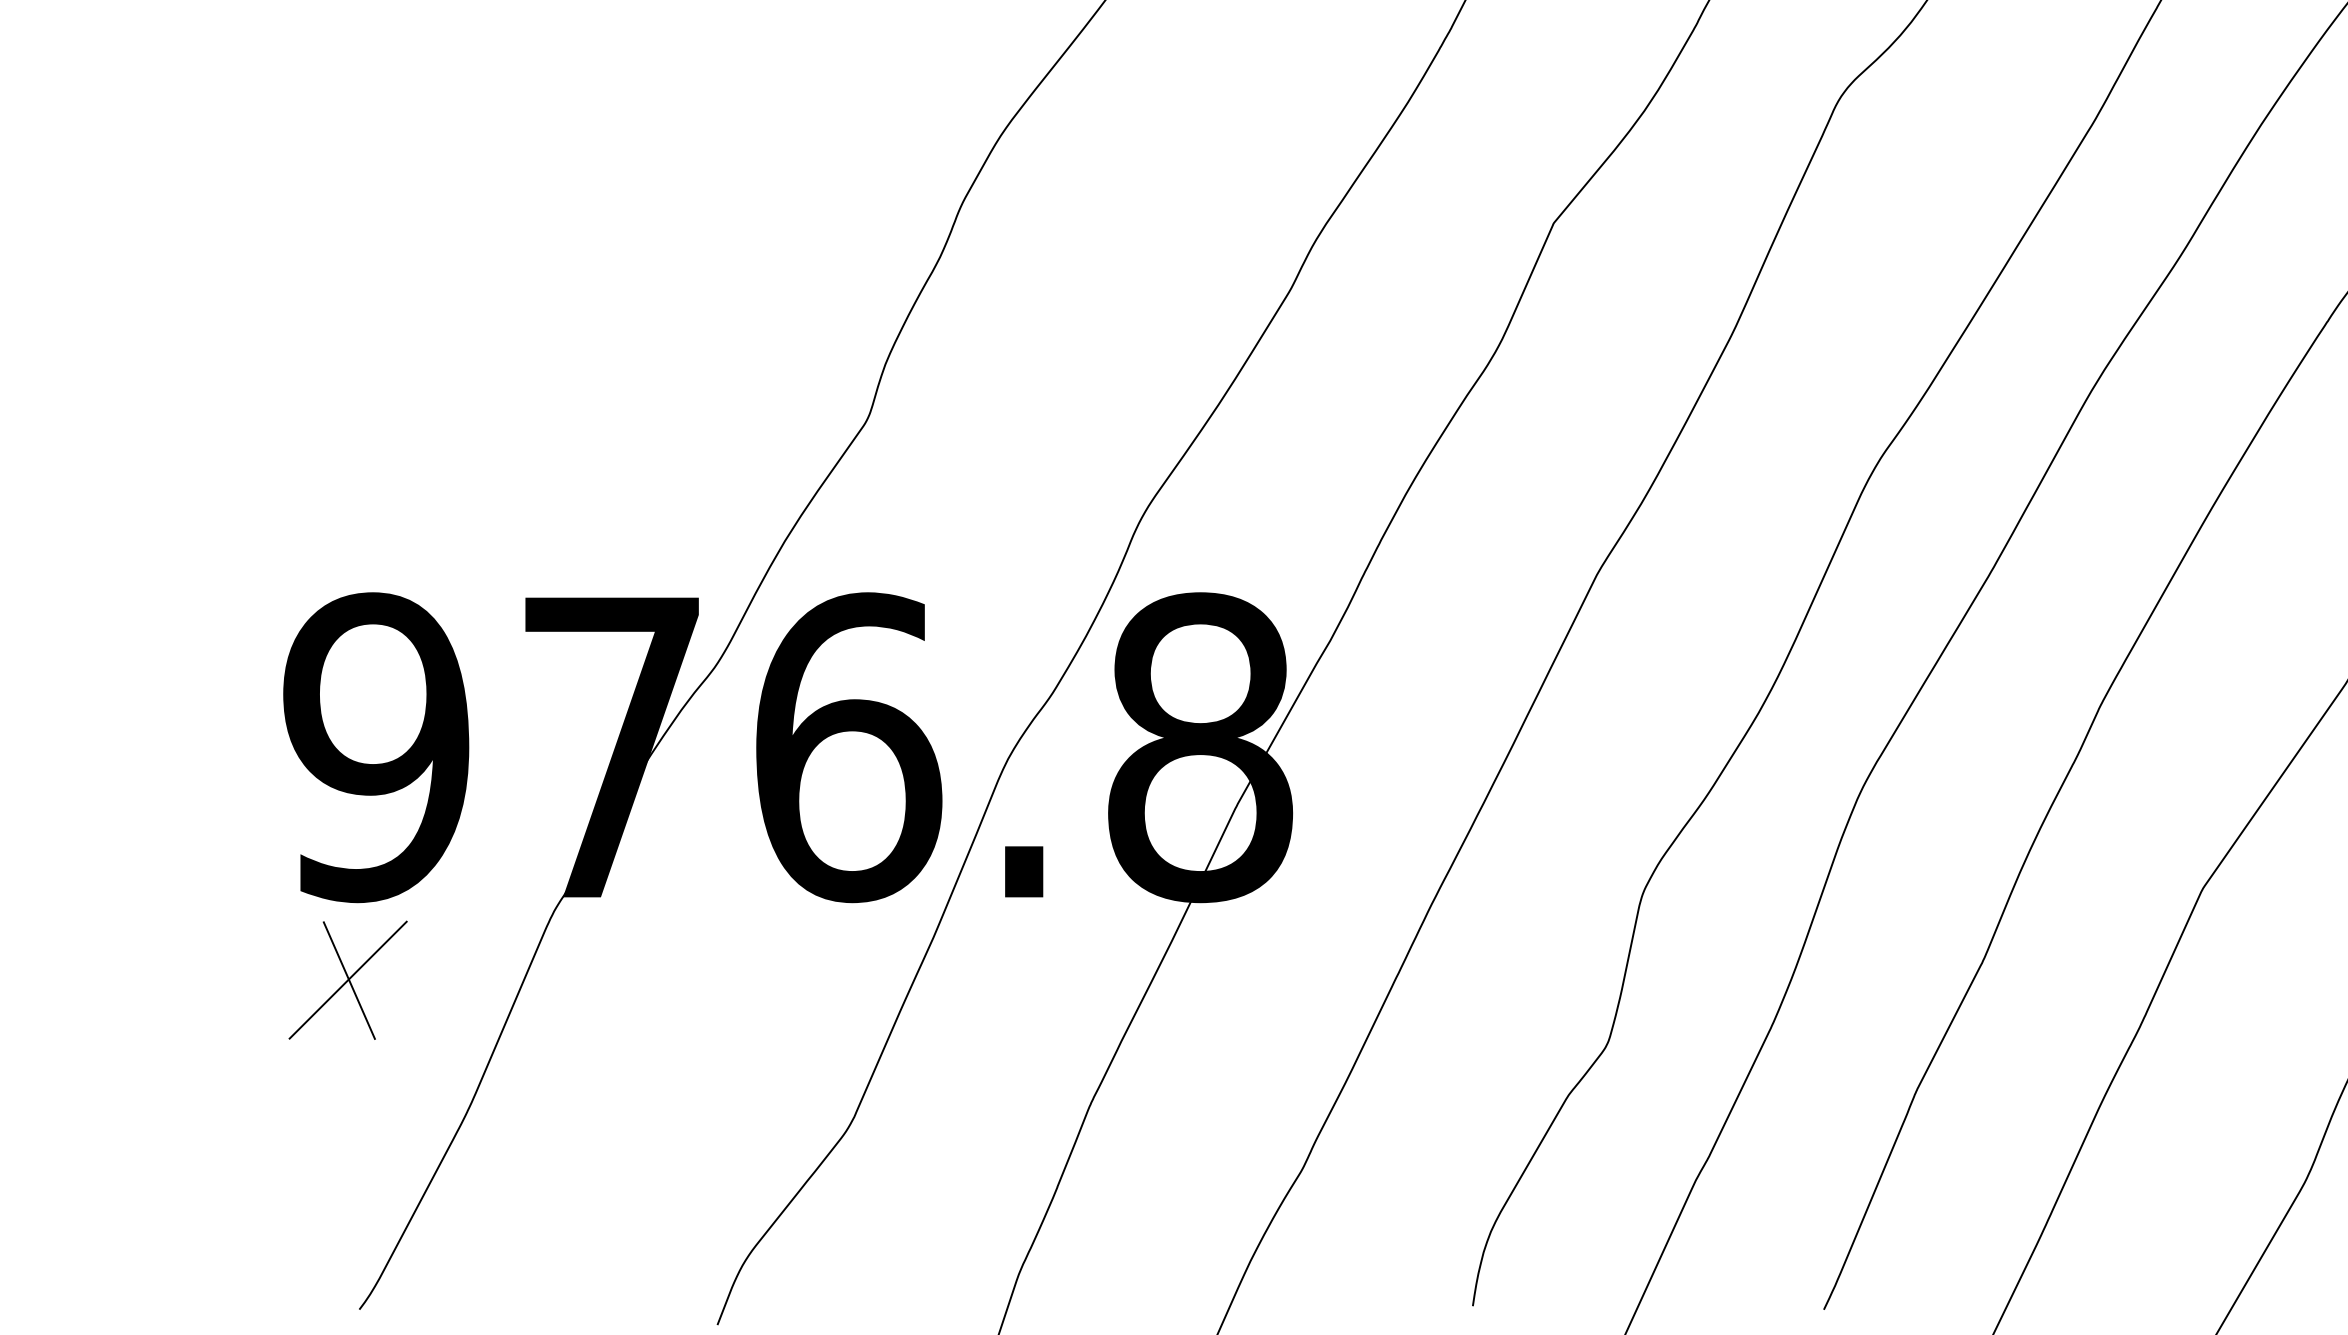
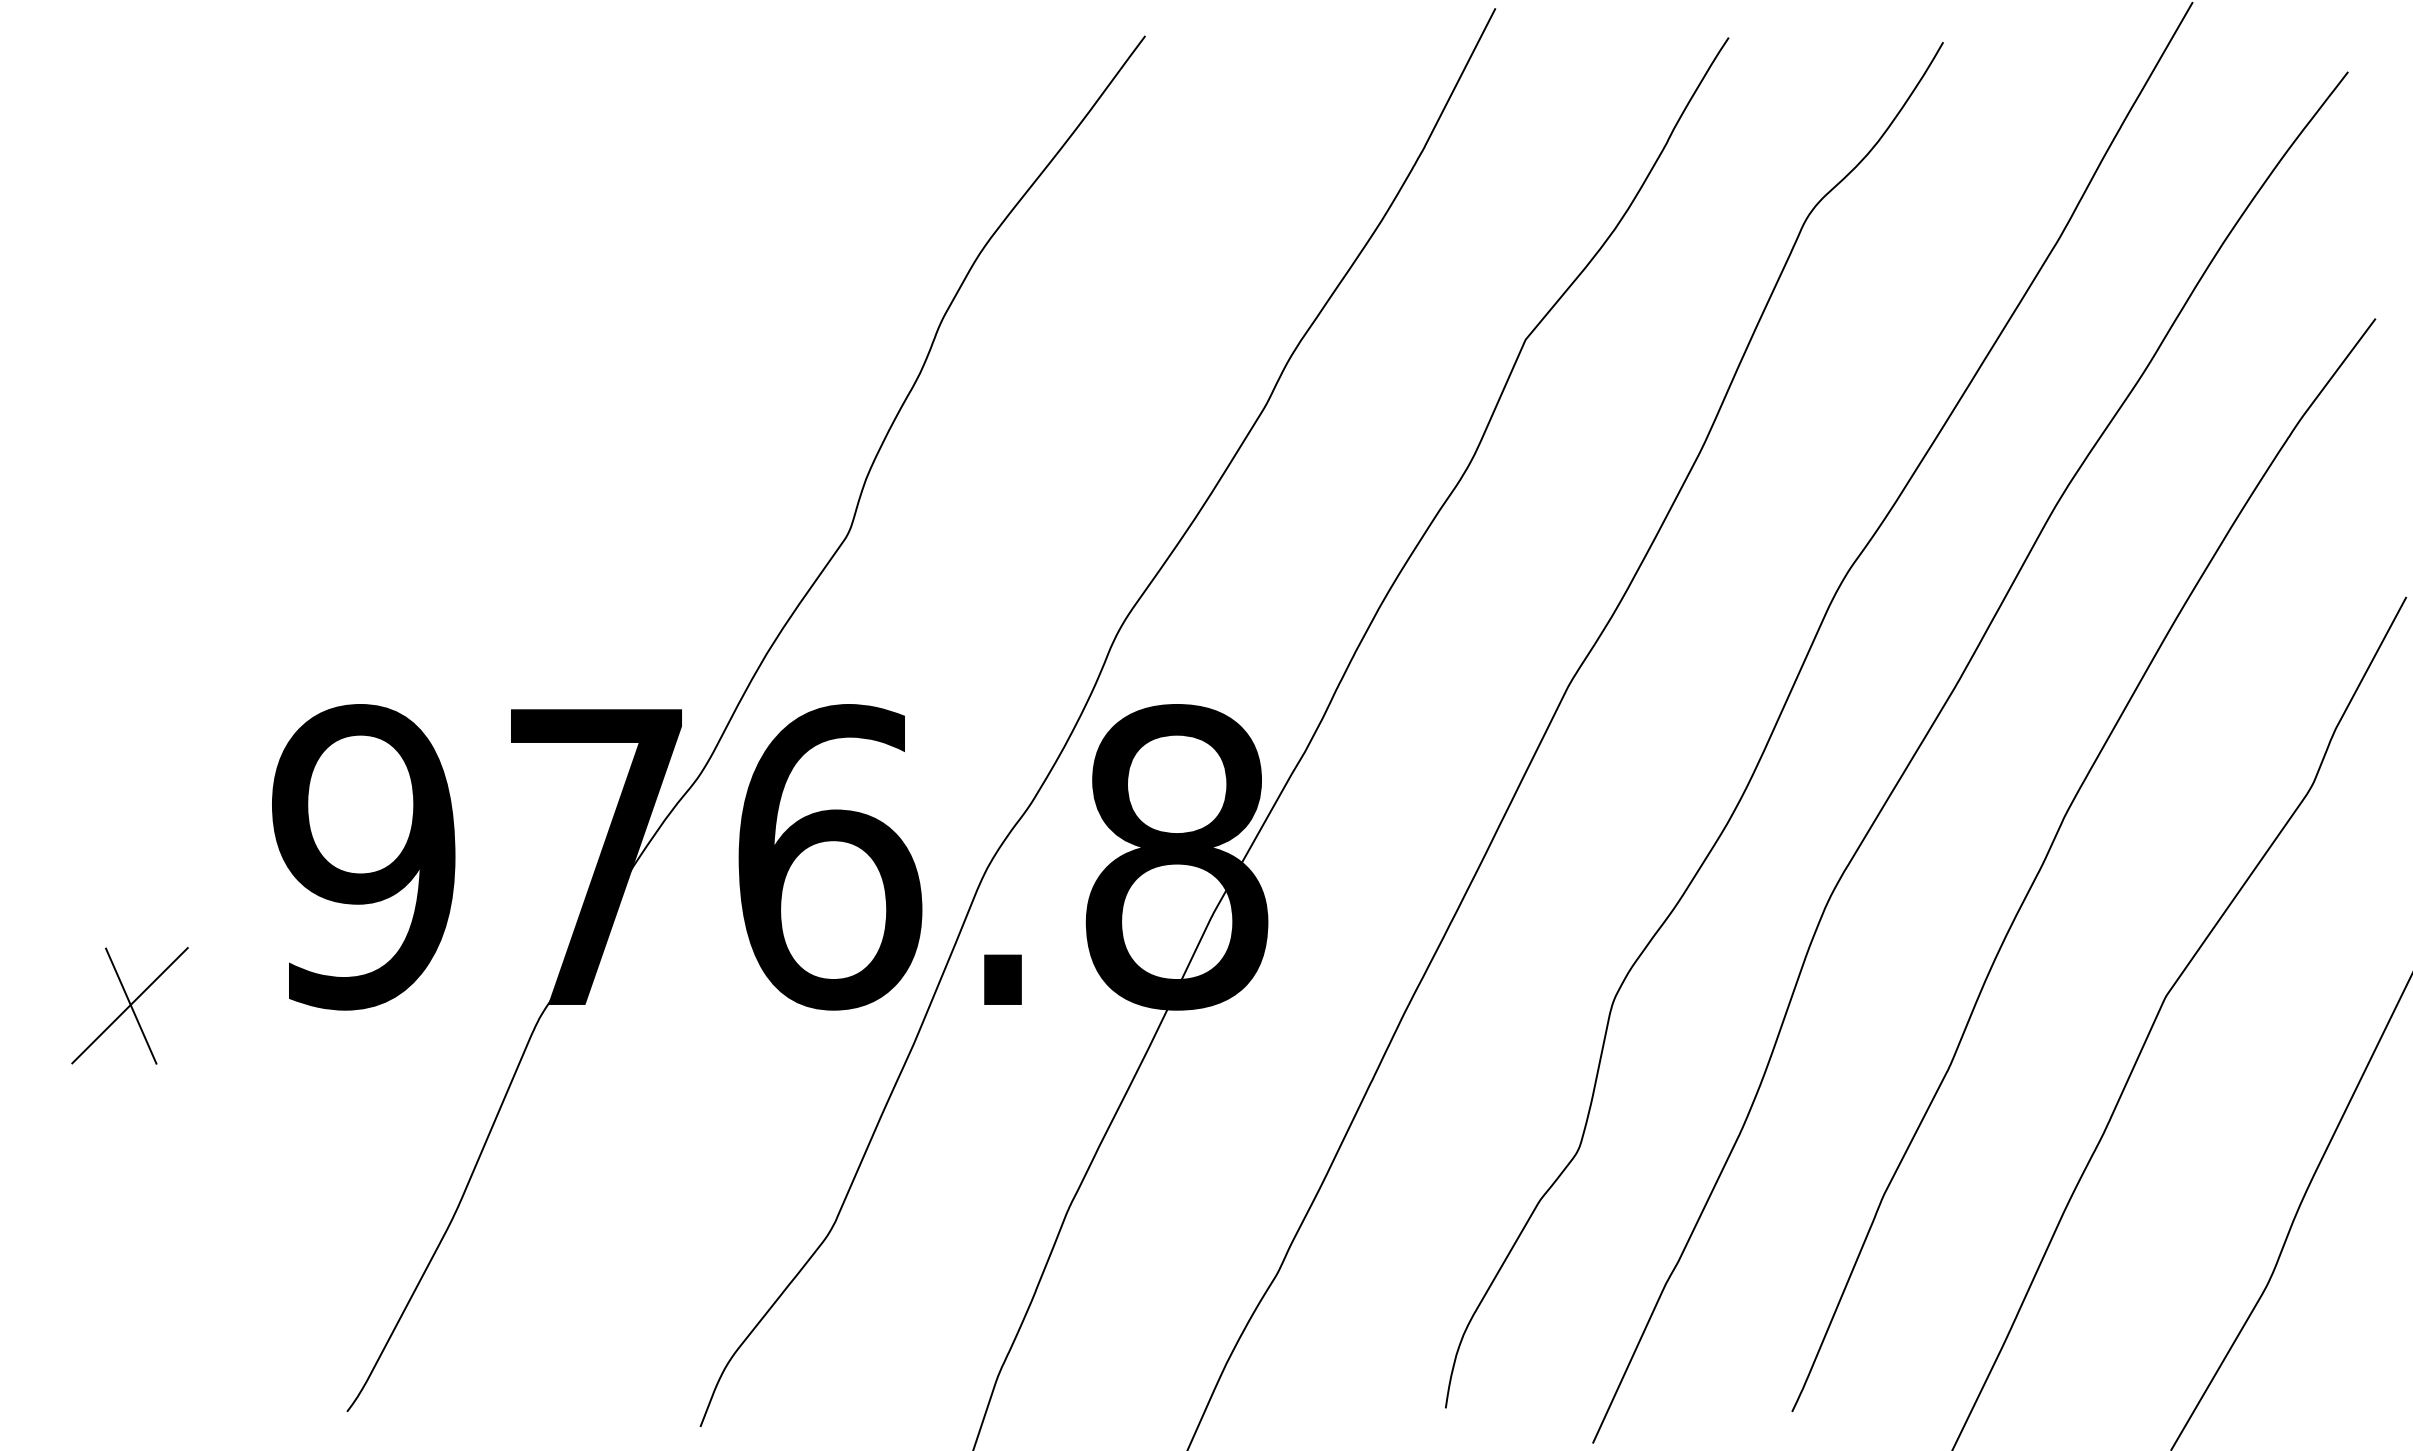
part: (347, 979) -> (129, 1005), moved

